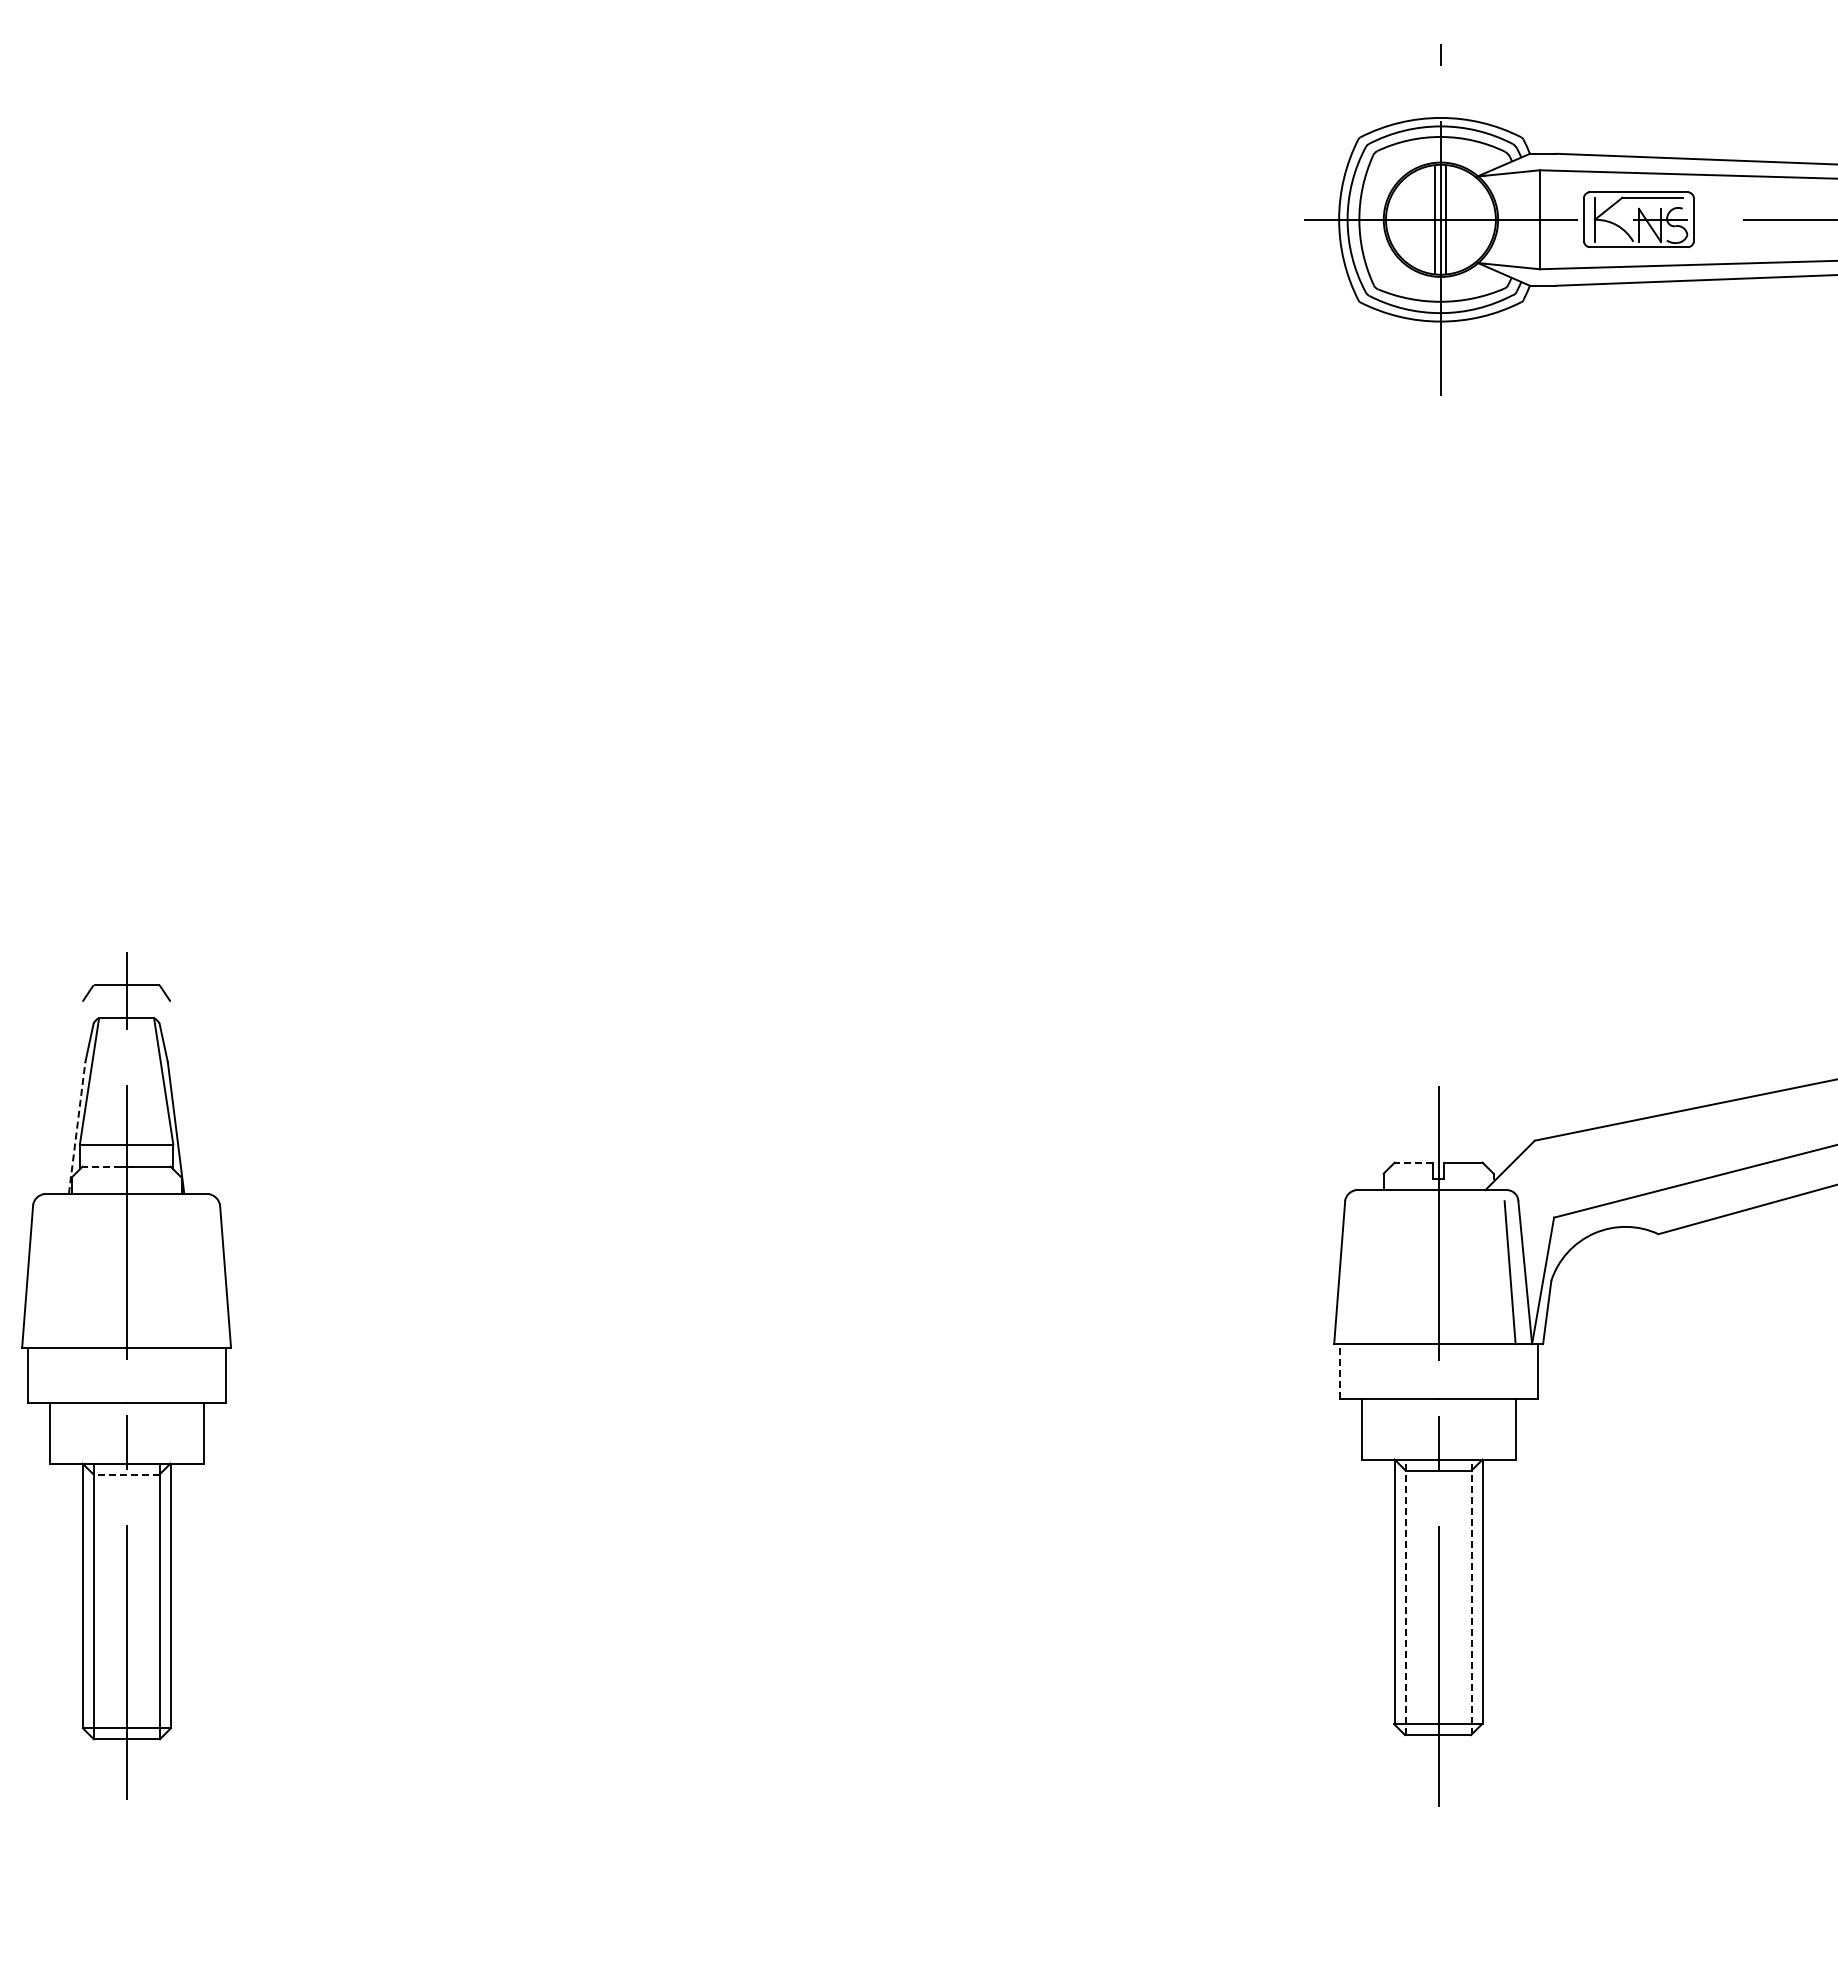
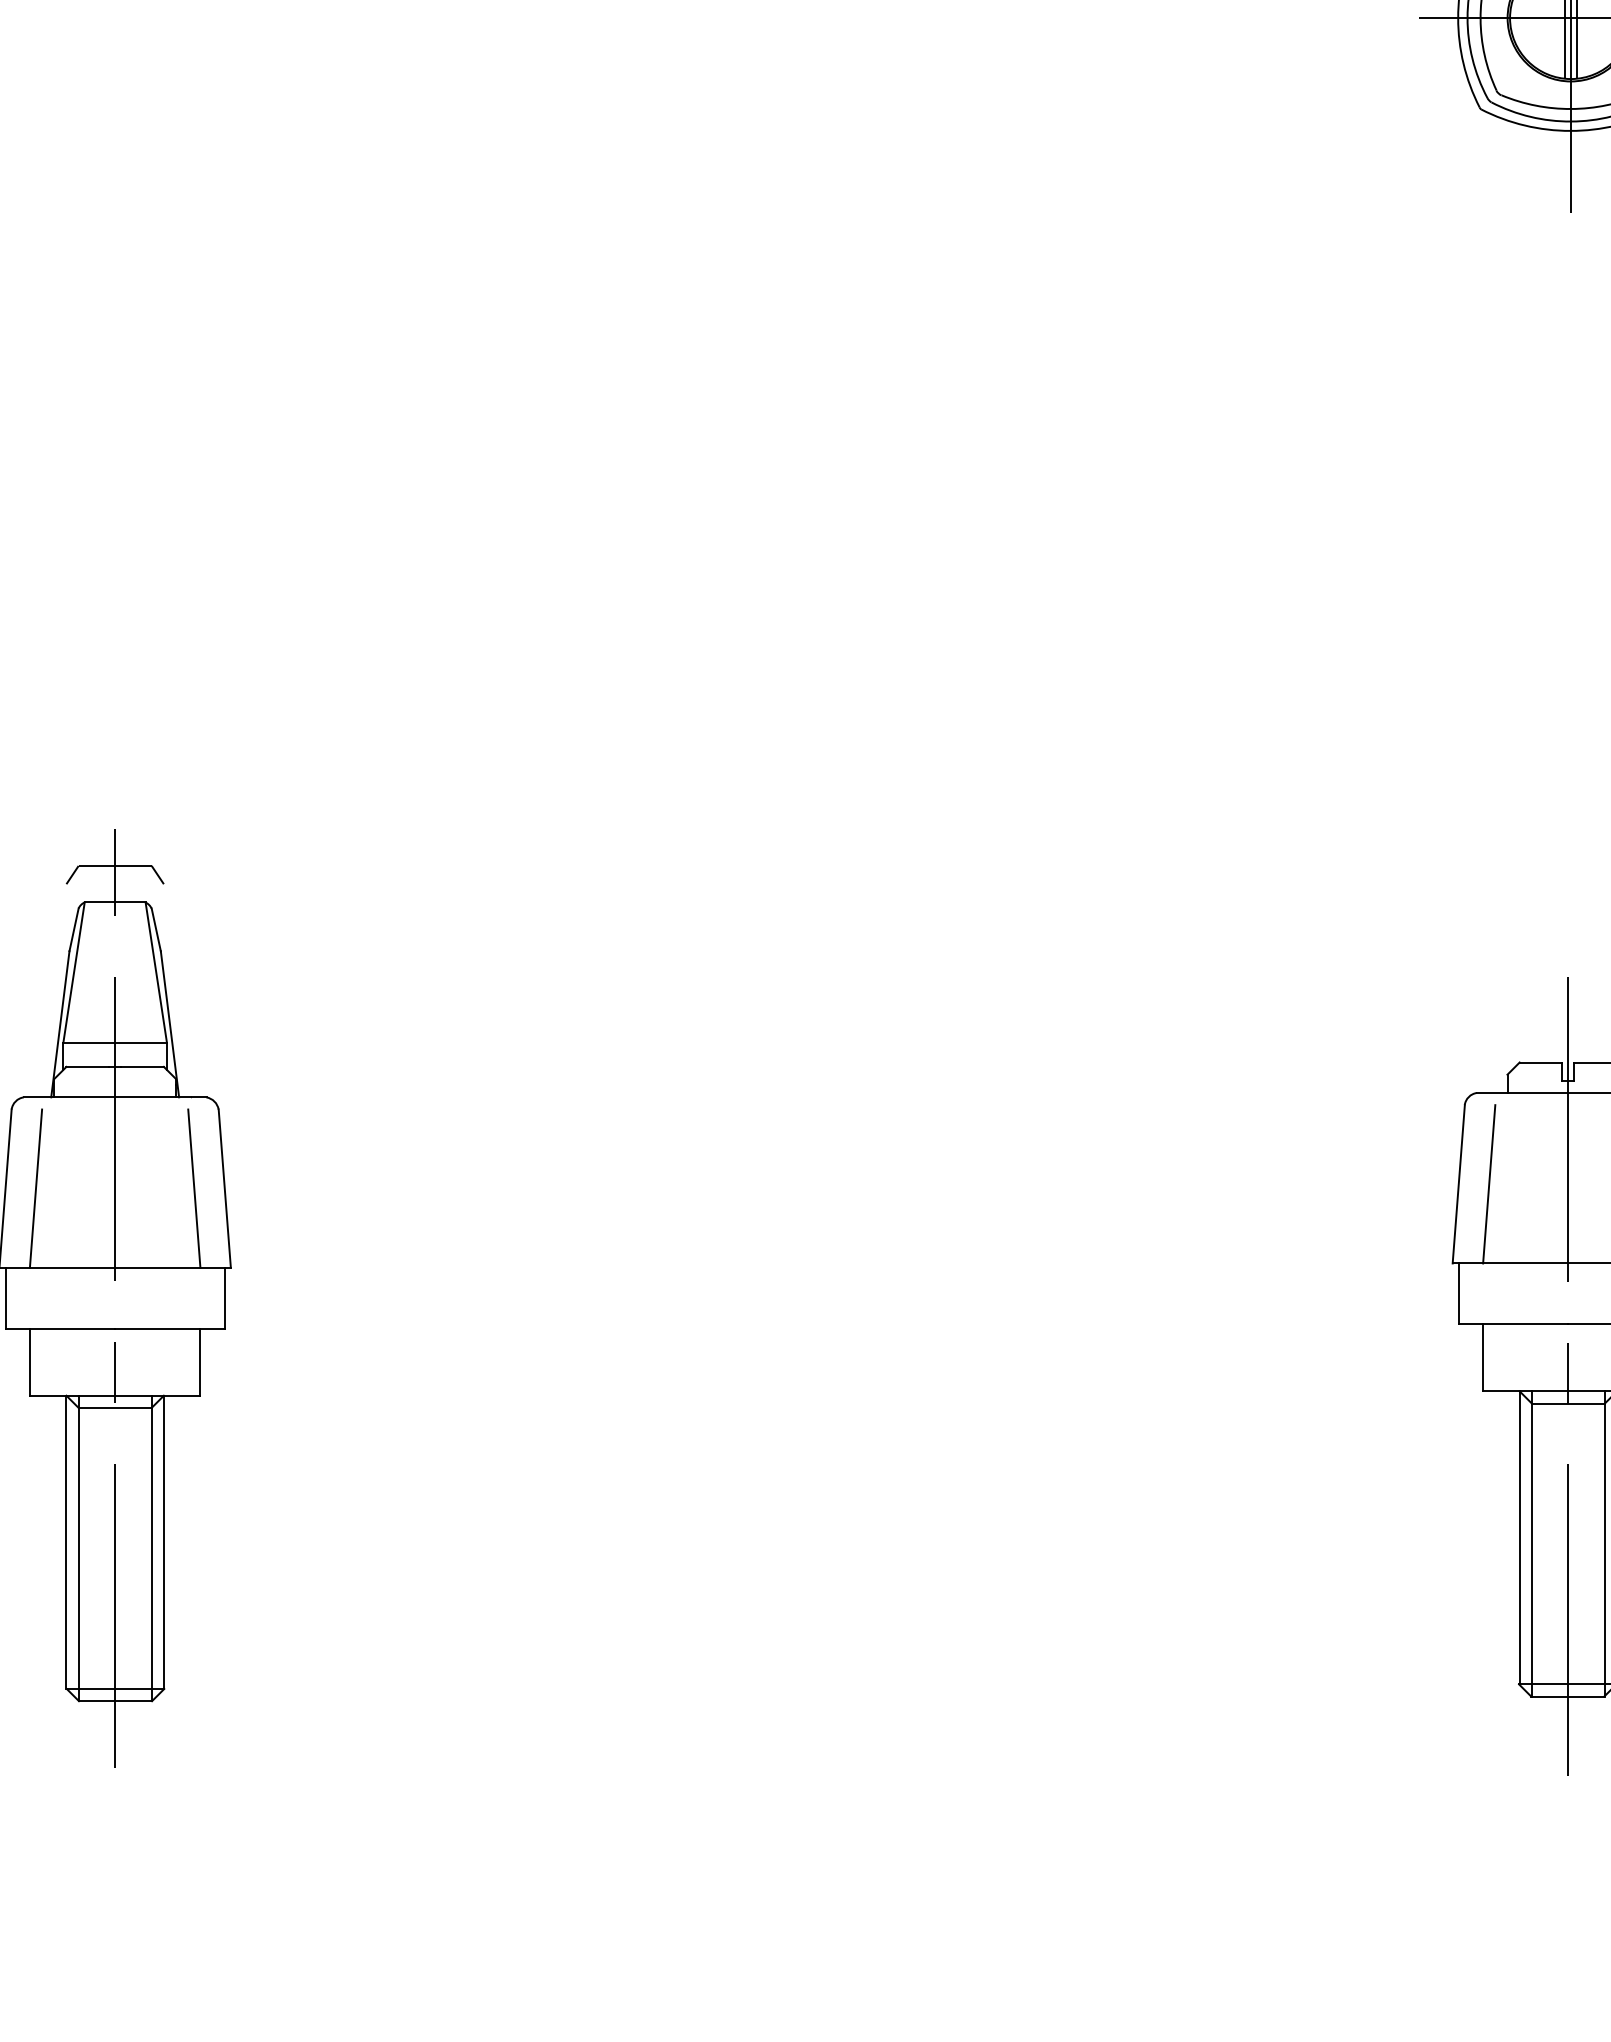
line: (77, 1127) -> (60, 1023), dashed -> solid
line: (1413, 1162) -> (1540, 1062), dashed -> solid
line: (101, 1166) -> (87, 1066), dashed -> solid
line: (1366, 1272) -> (1488, 1184), added
line: (54, 1276) -> (35, 1188), added
line: (197, 1276) -> (193, 1188), added
line: (1339, 1371) -> (1458, 1293), dashed -> solid
line: (126, 1474) -> (115, 1407), dashed -> solid
line: (1405, 1597) -> (1531, 1544), dashed -> solid
line: (1471, 1597) -> (1604, 1544), dashed -> solid

